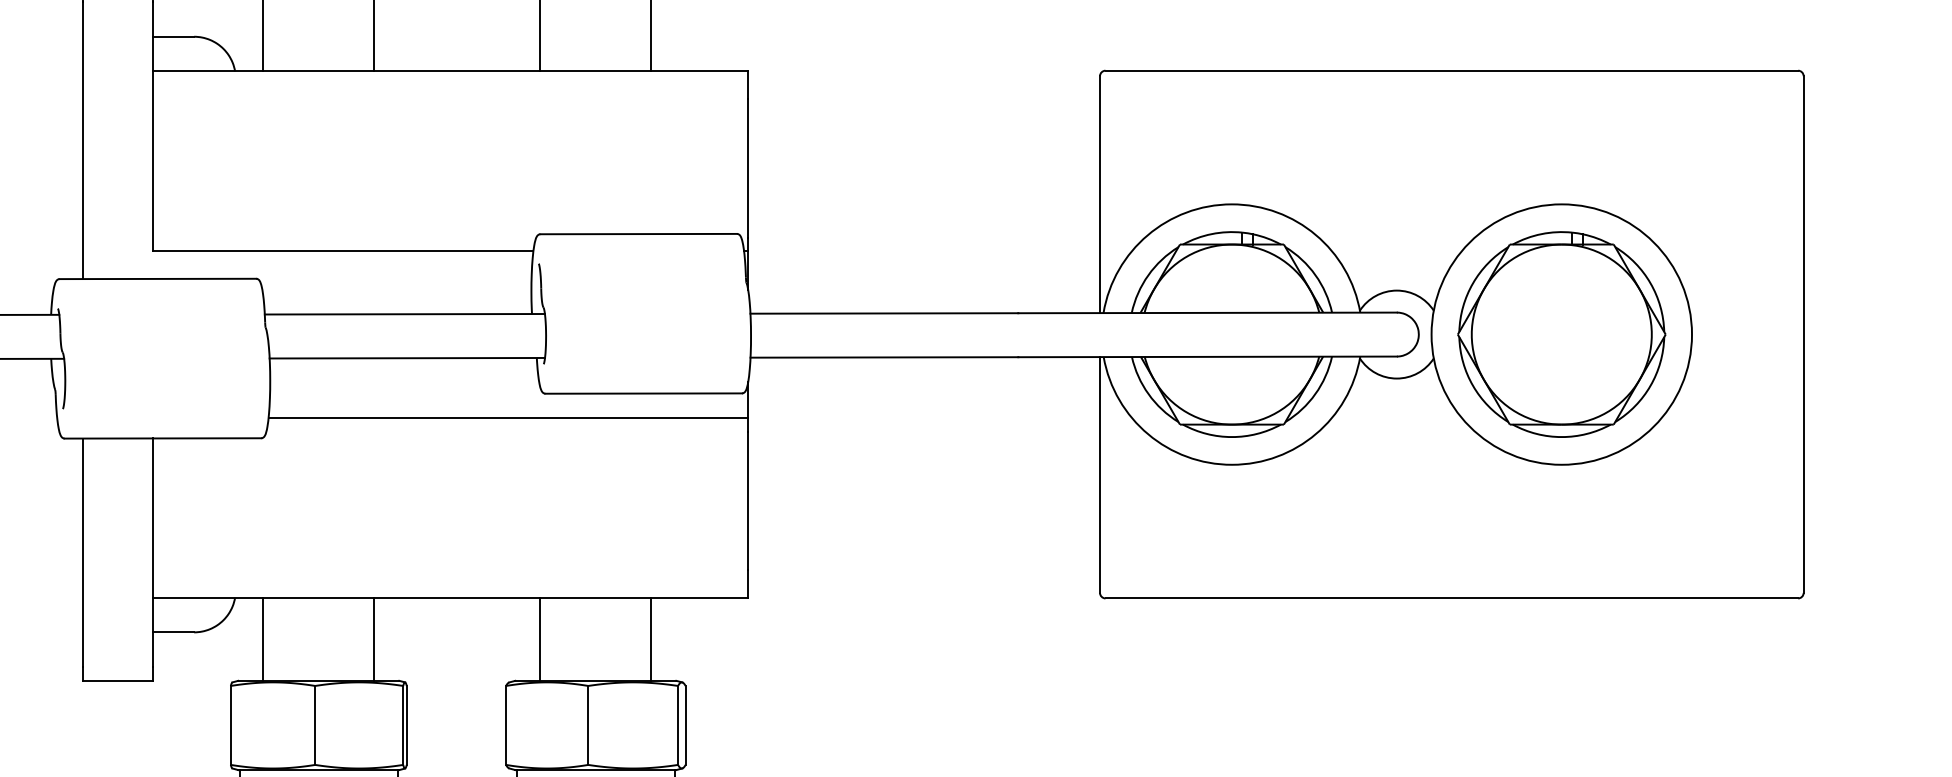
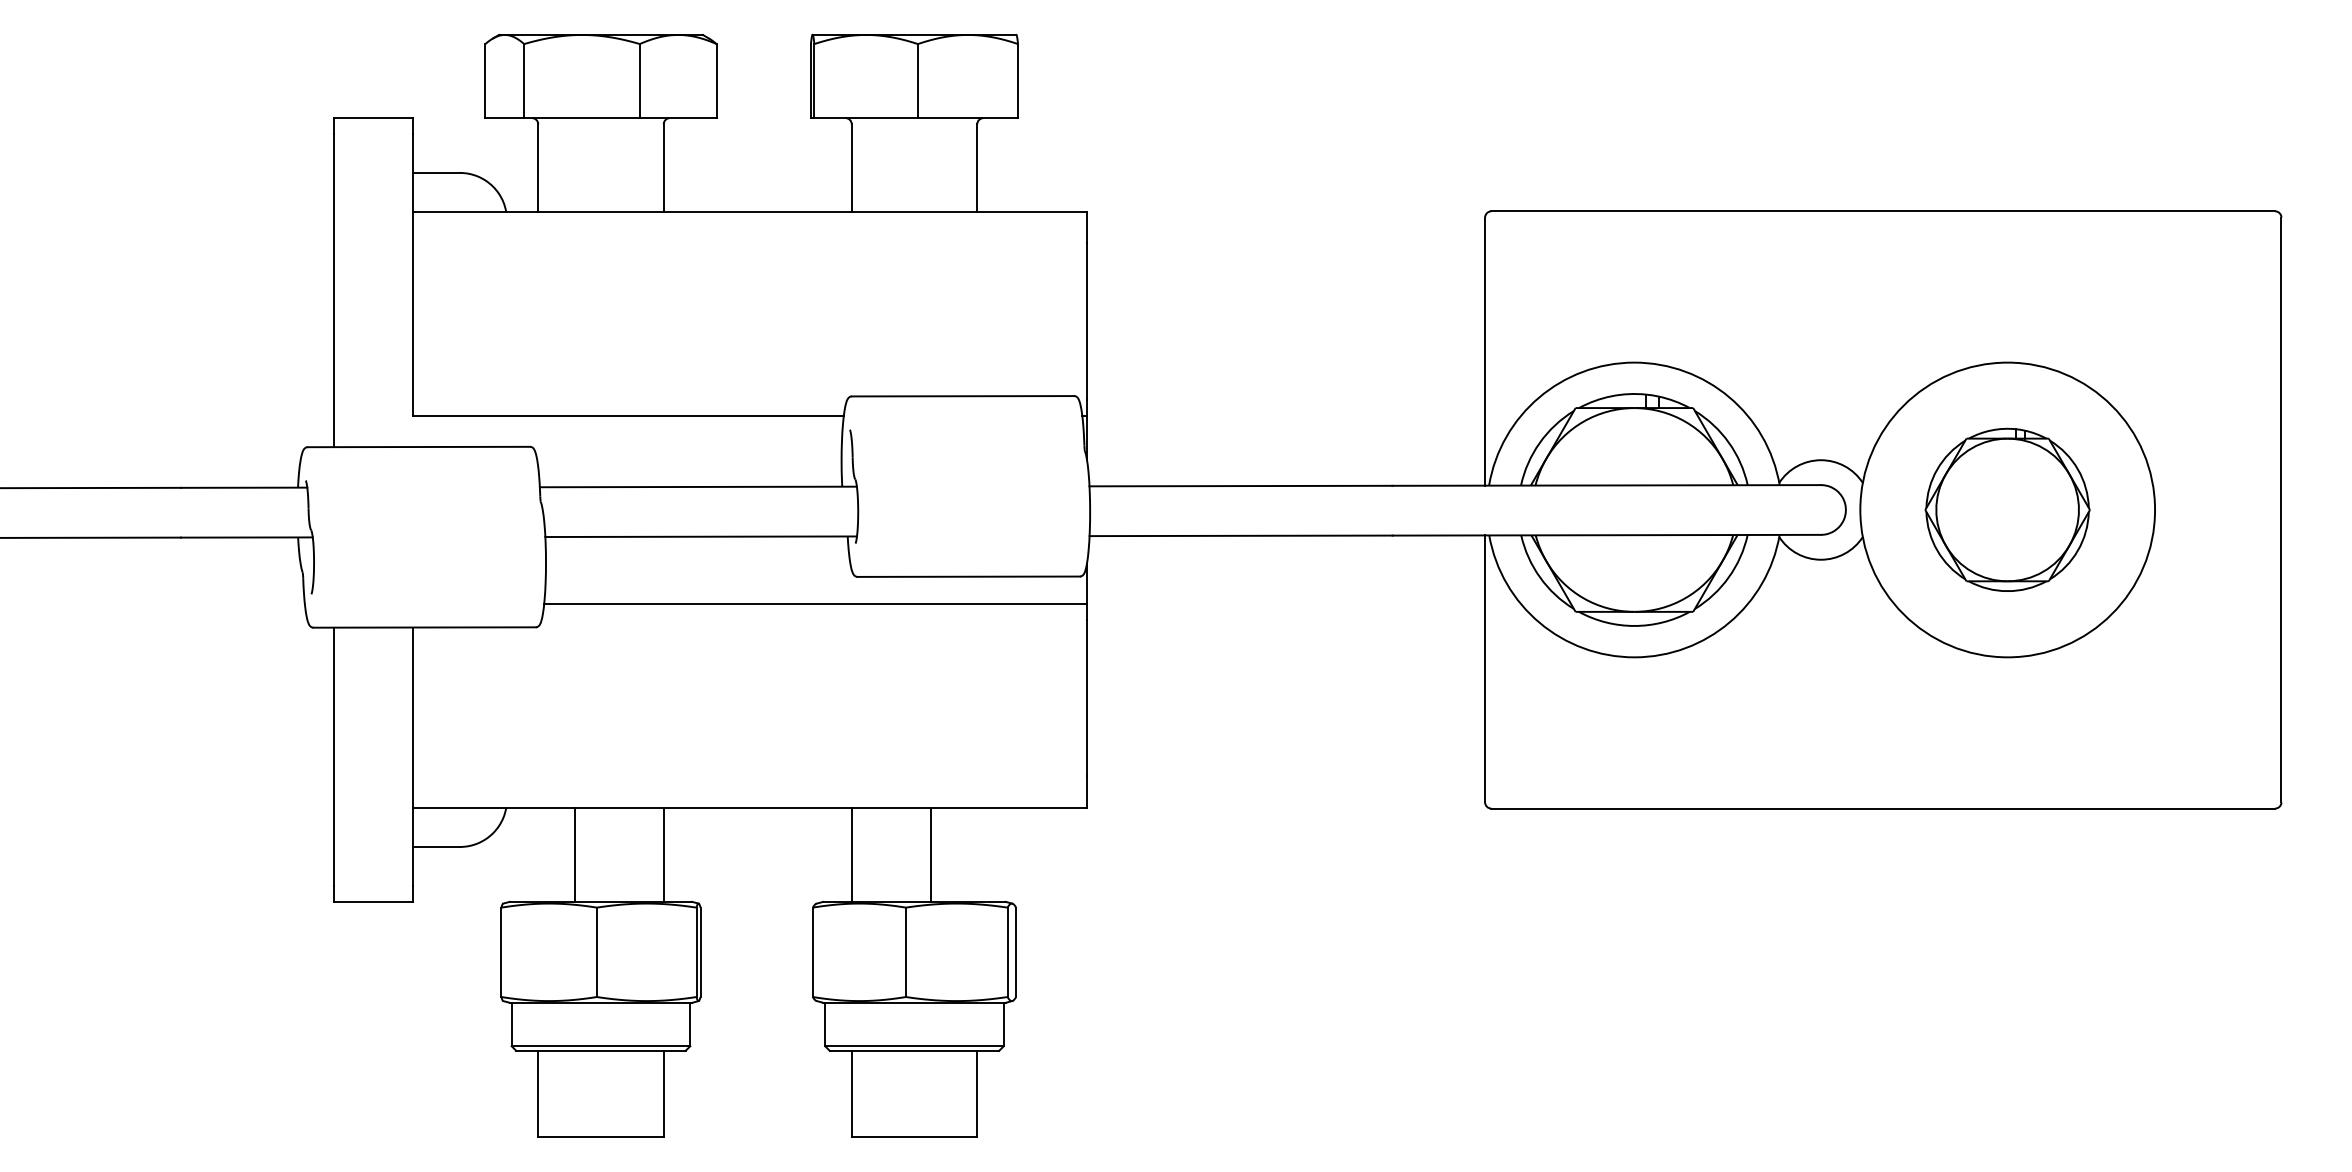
part: (1561, 334) -> (2007, 509), size x0.7
line: (263, 639) -> (575, 854), moved
line: (651, 639) -> (931, 854), moved

